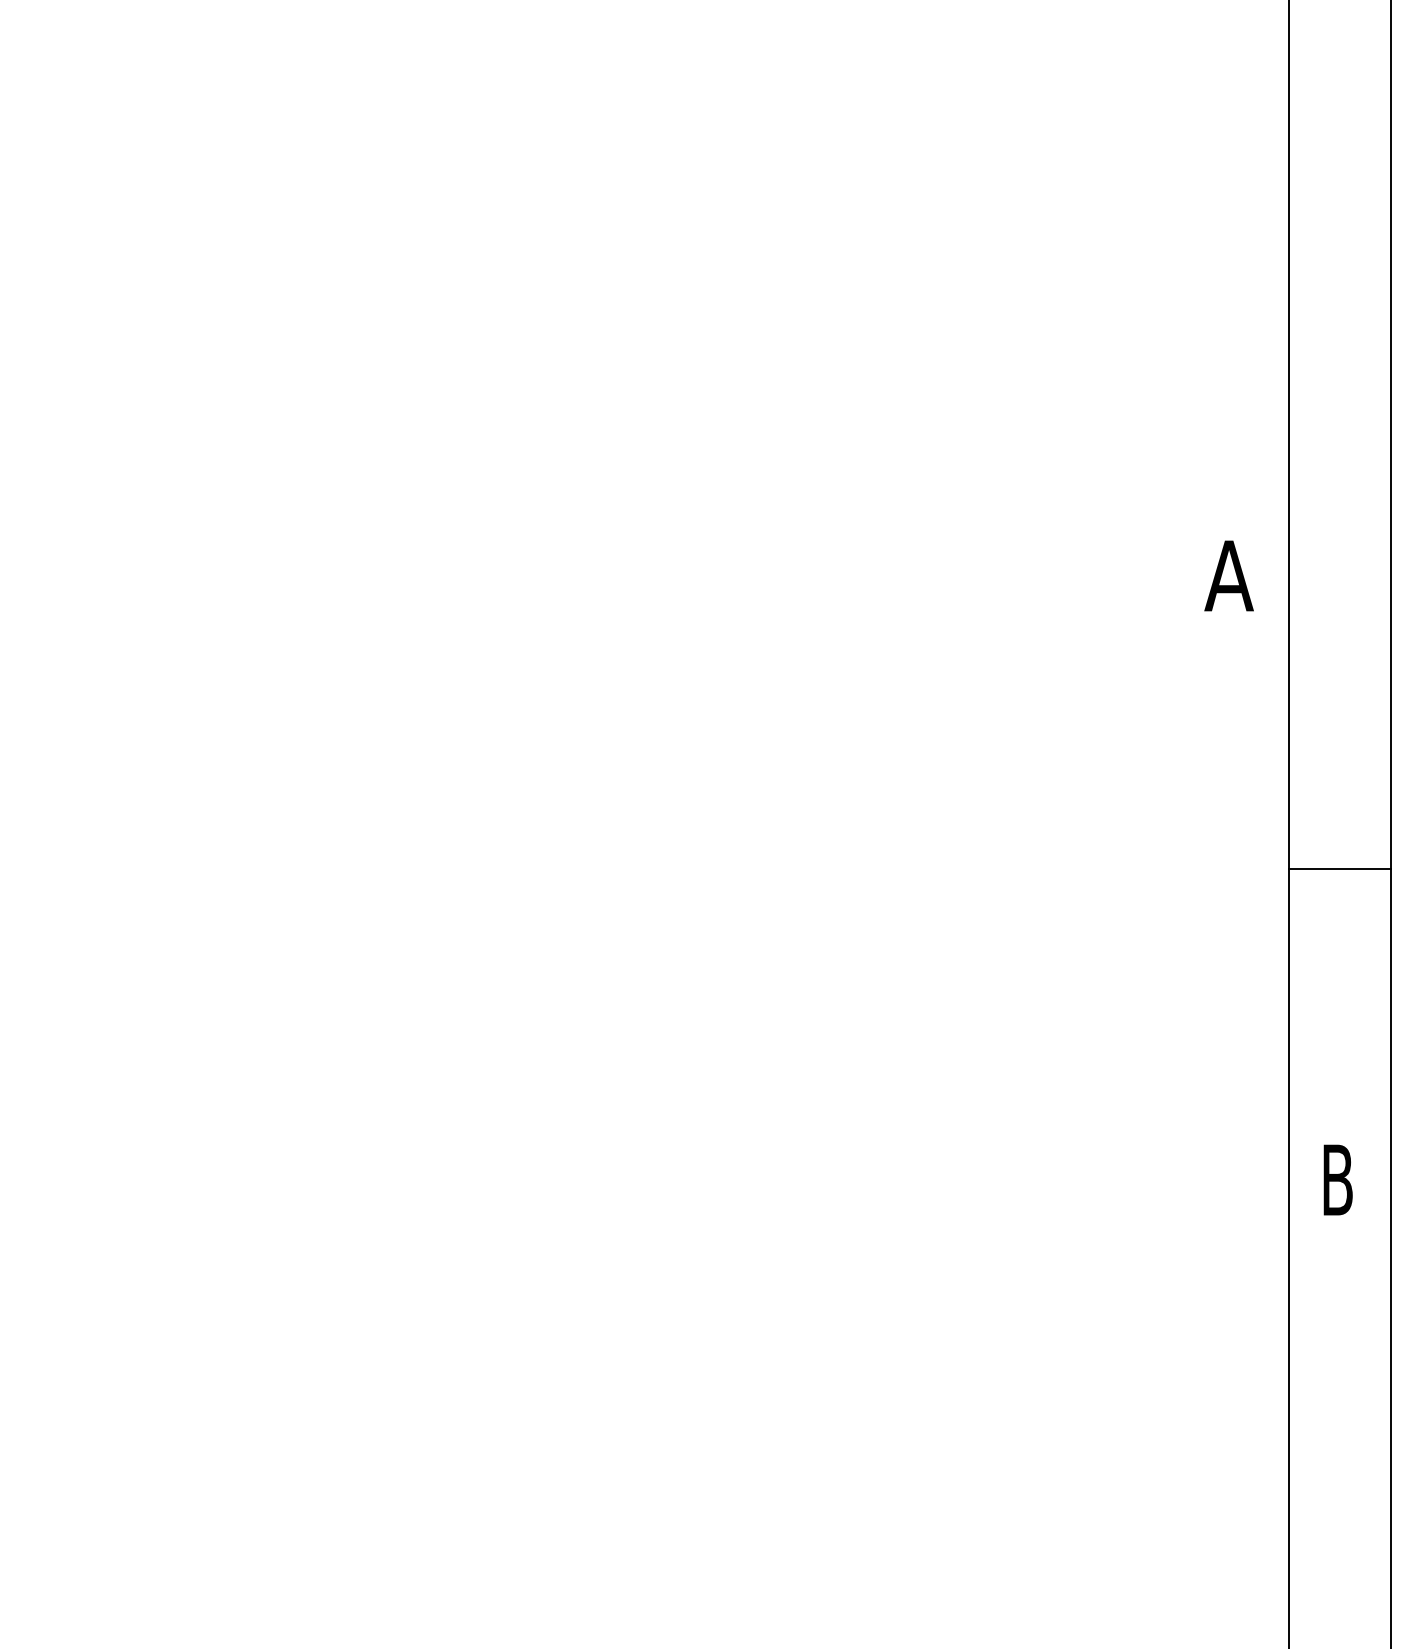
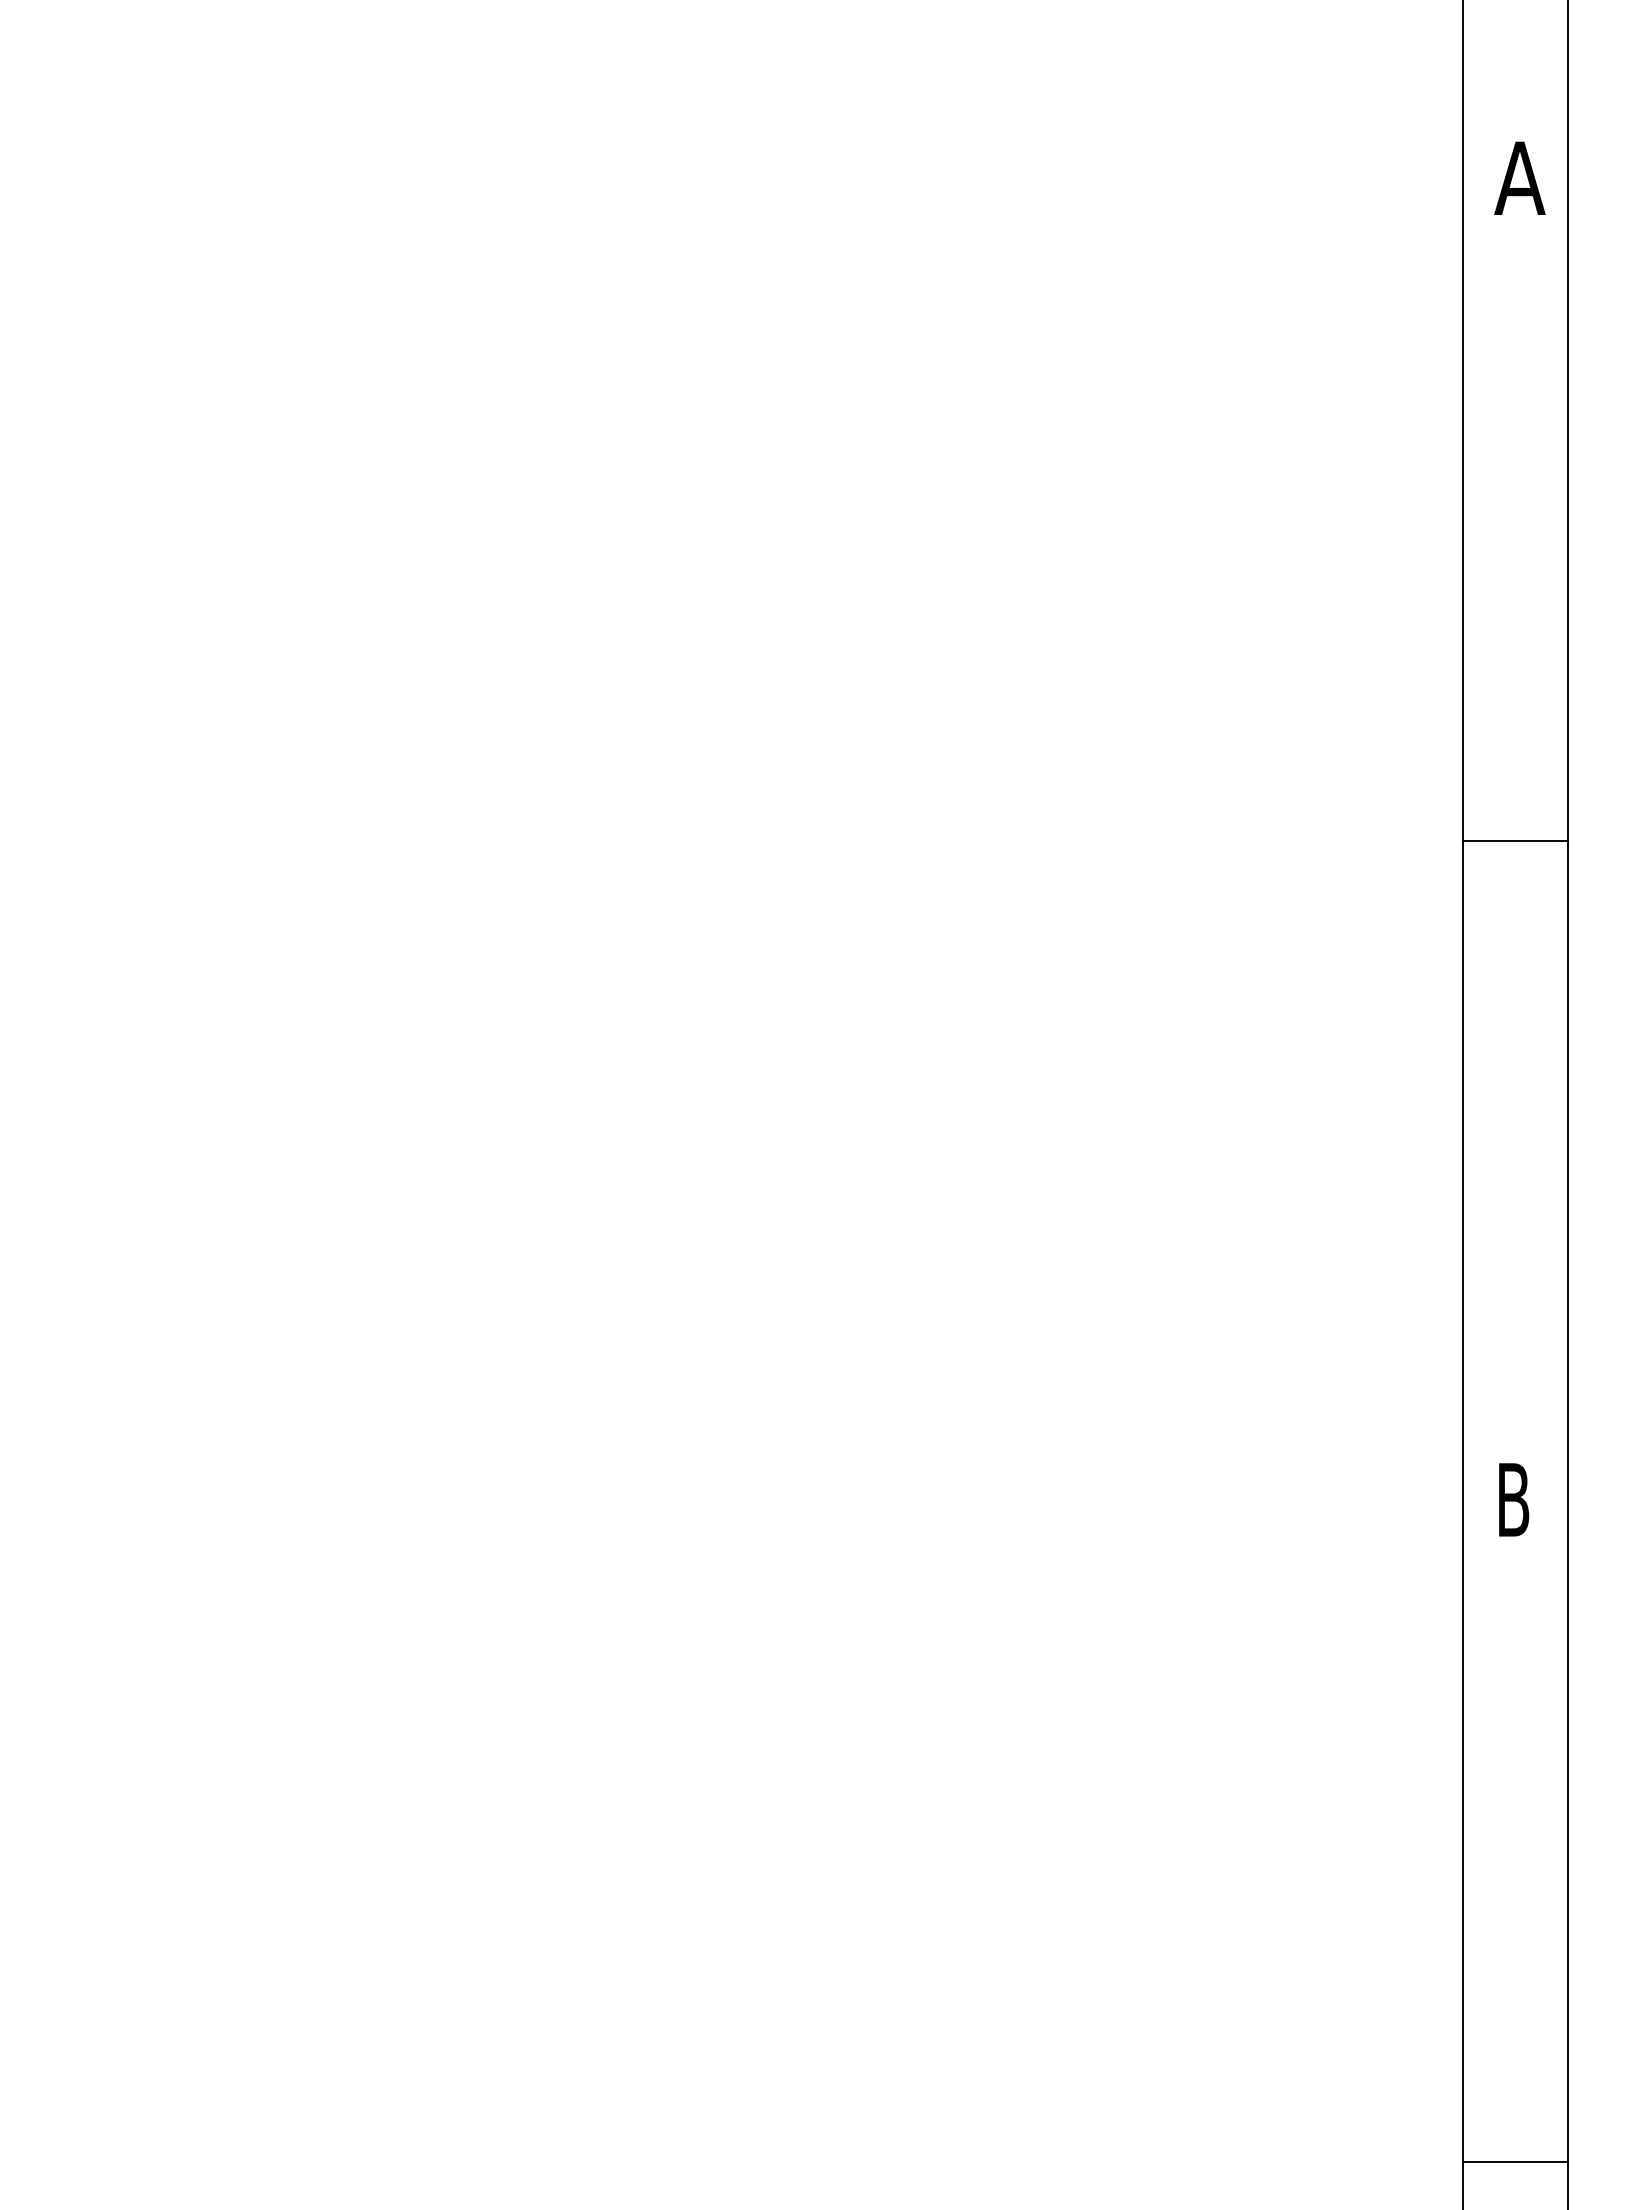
text: (1228, 575) -> (1519, 177), moved
line: (1339, 868) -> (1515, 840), moved
text: (1338, 1179) -> (1514, 1499), moved

